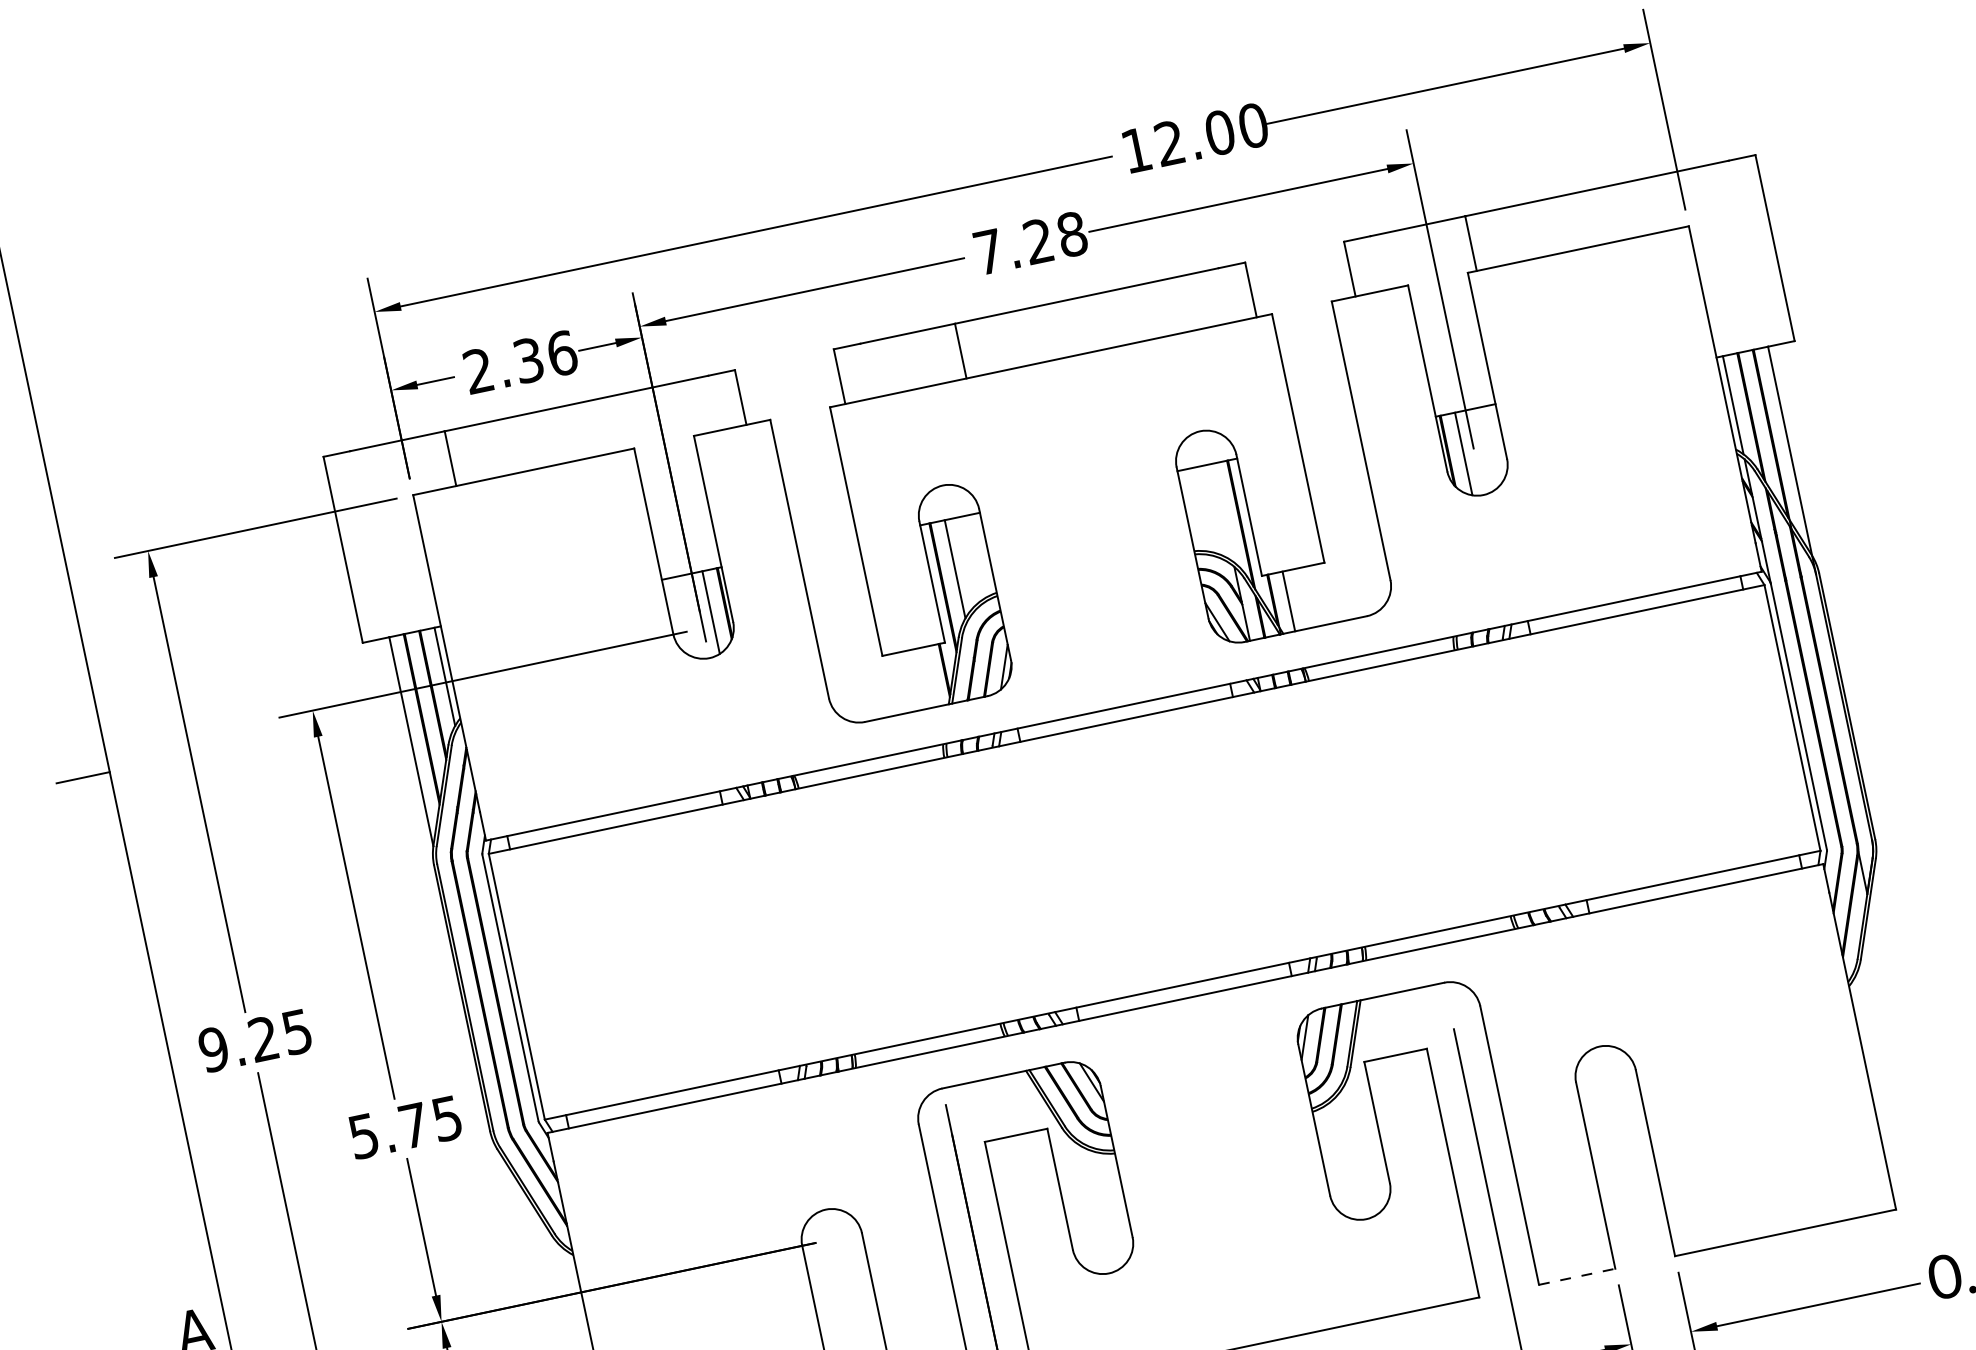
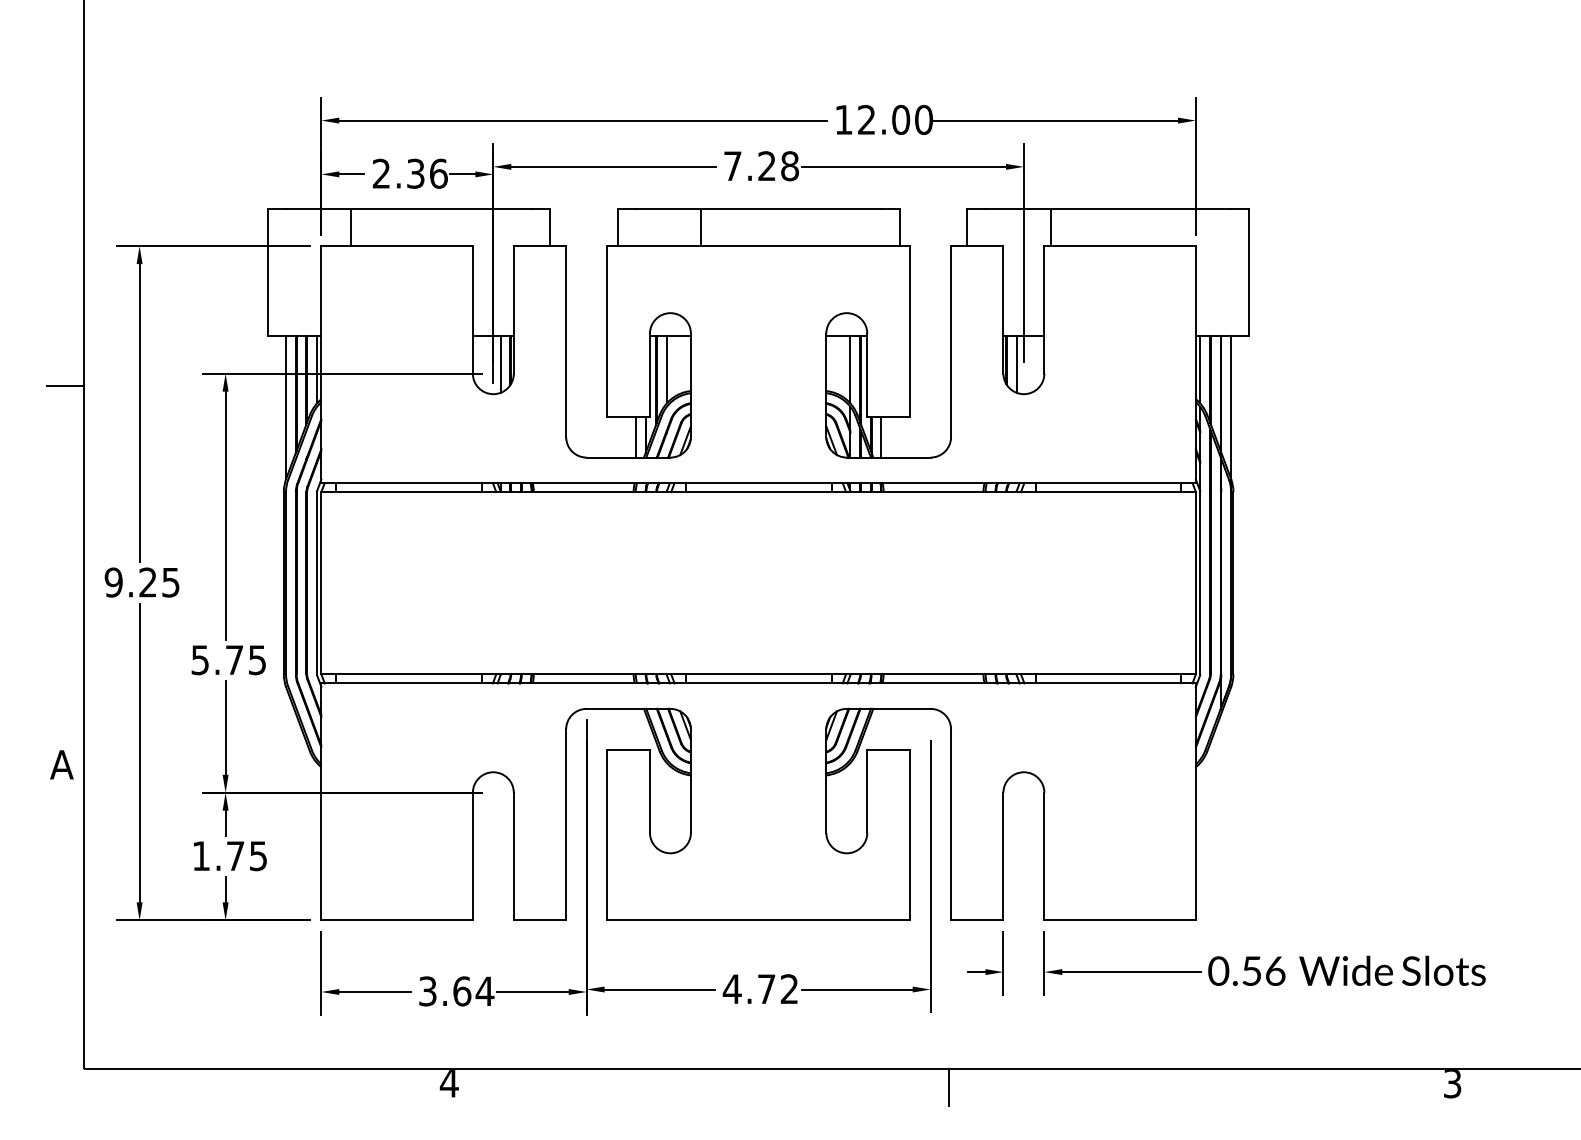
line: (1222, 512) -> (850, 369), added
line: (929, 676) -> (635, 436), added
line: (1577, 1277) -> (977, 920), dashed -> solid

